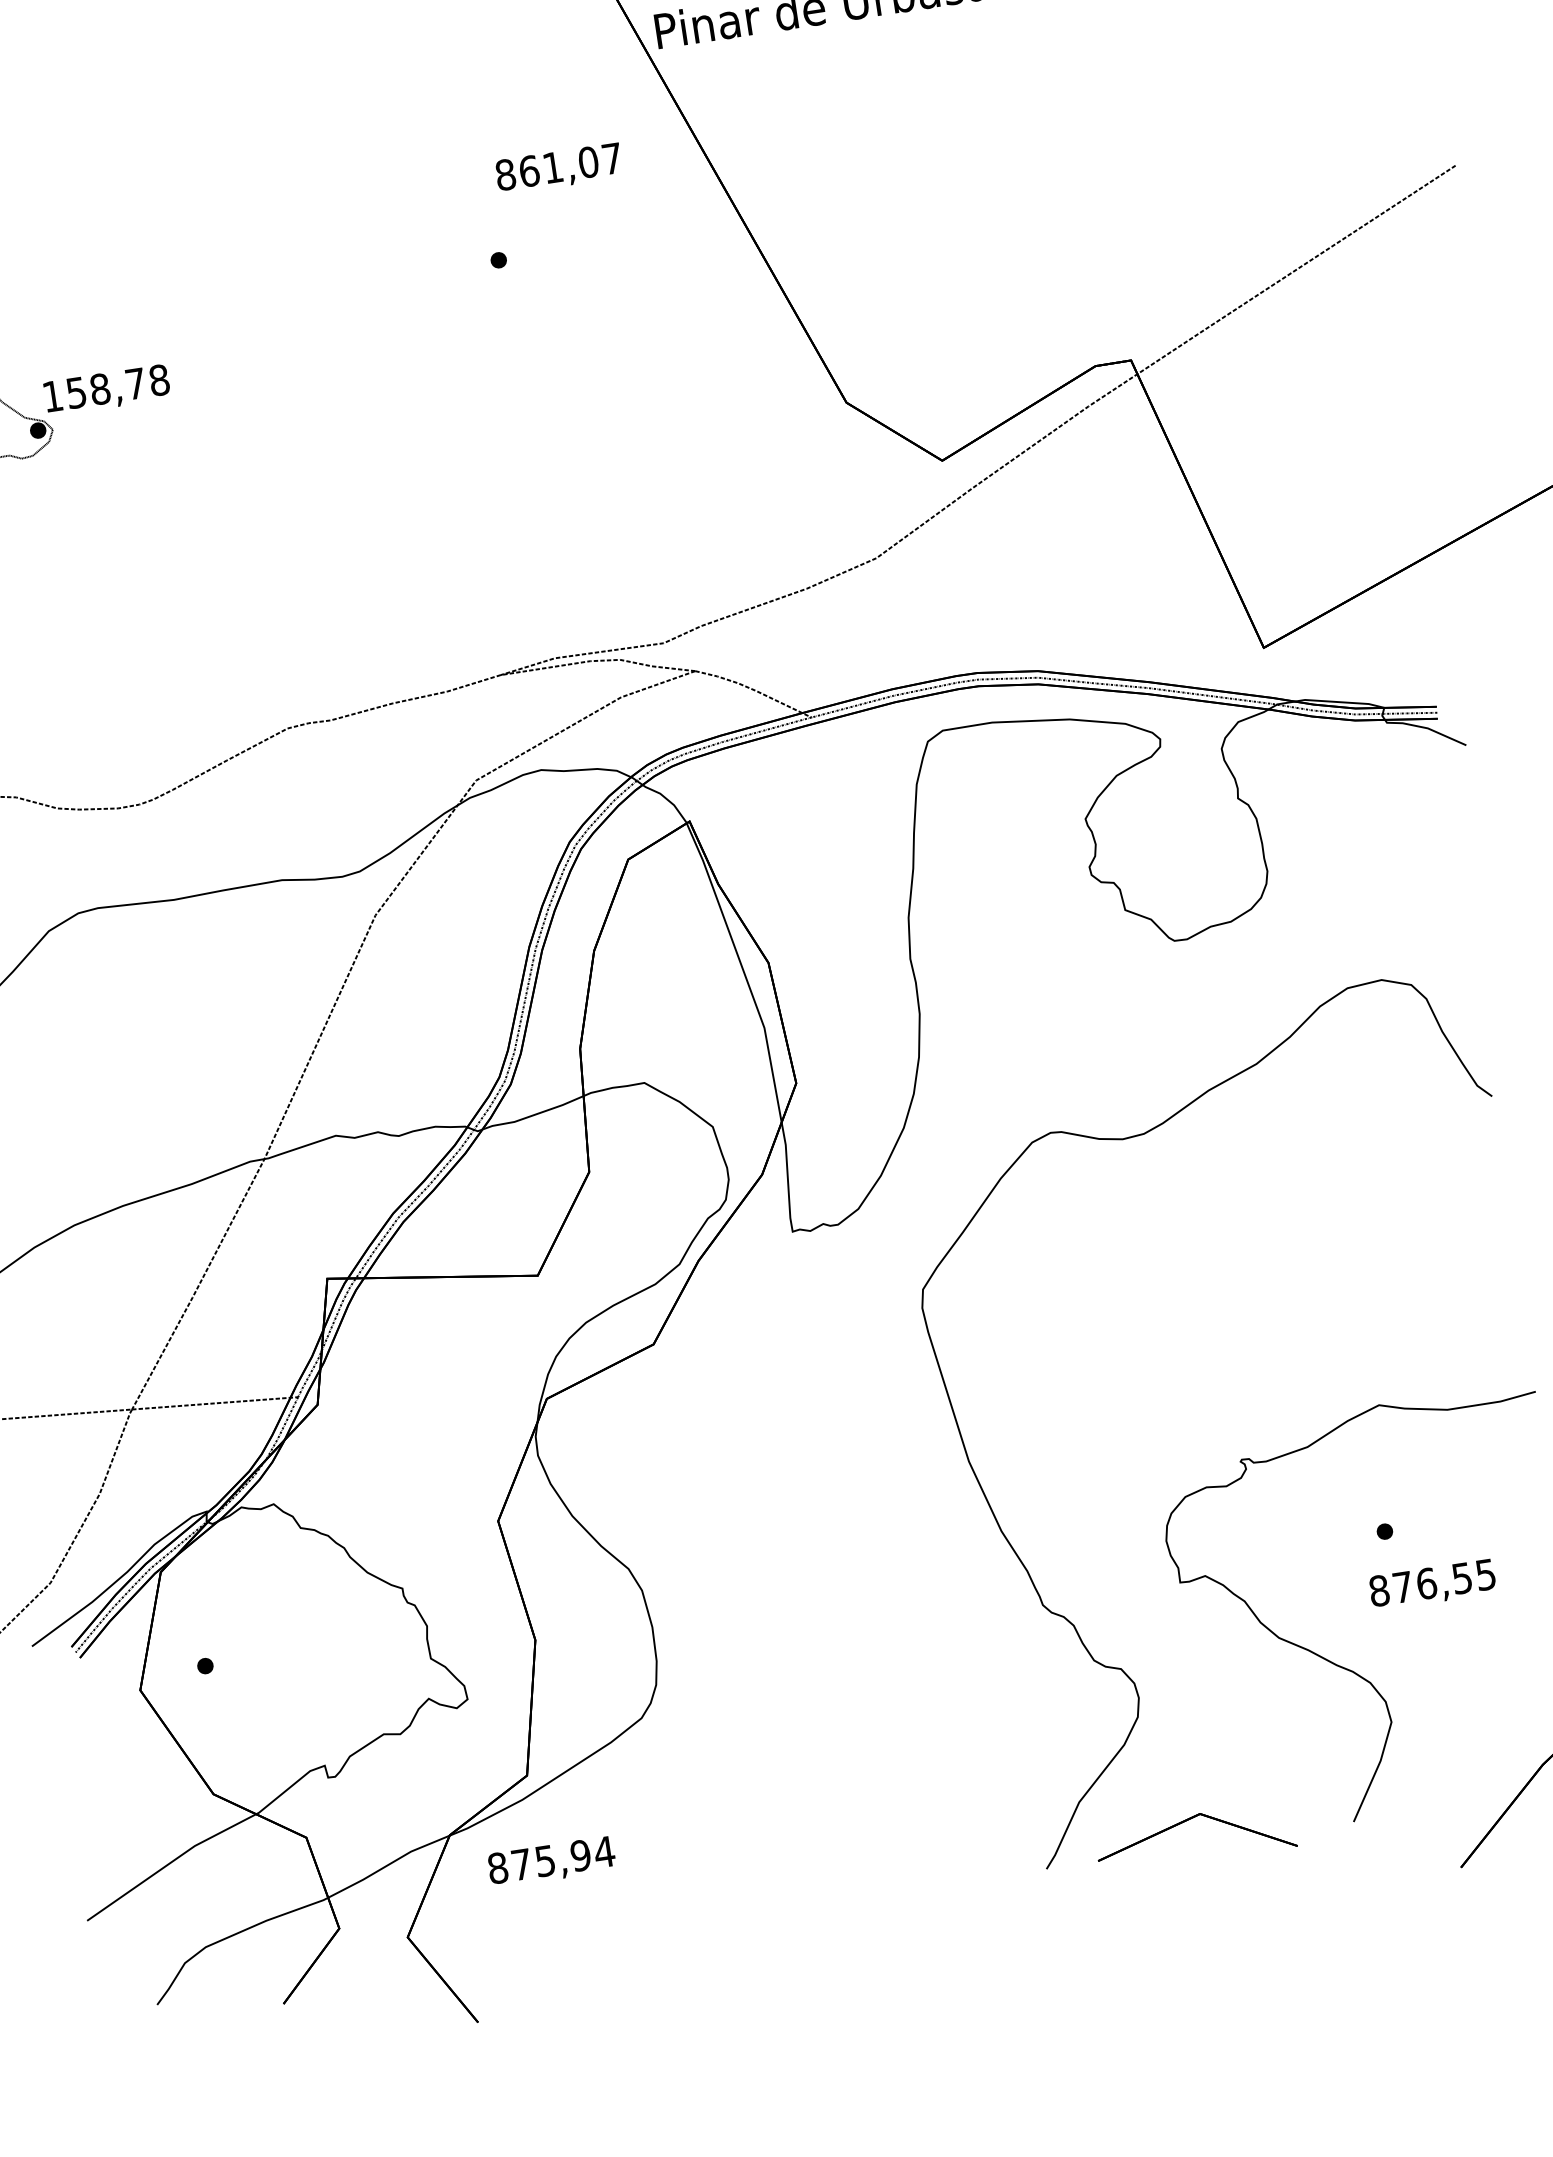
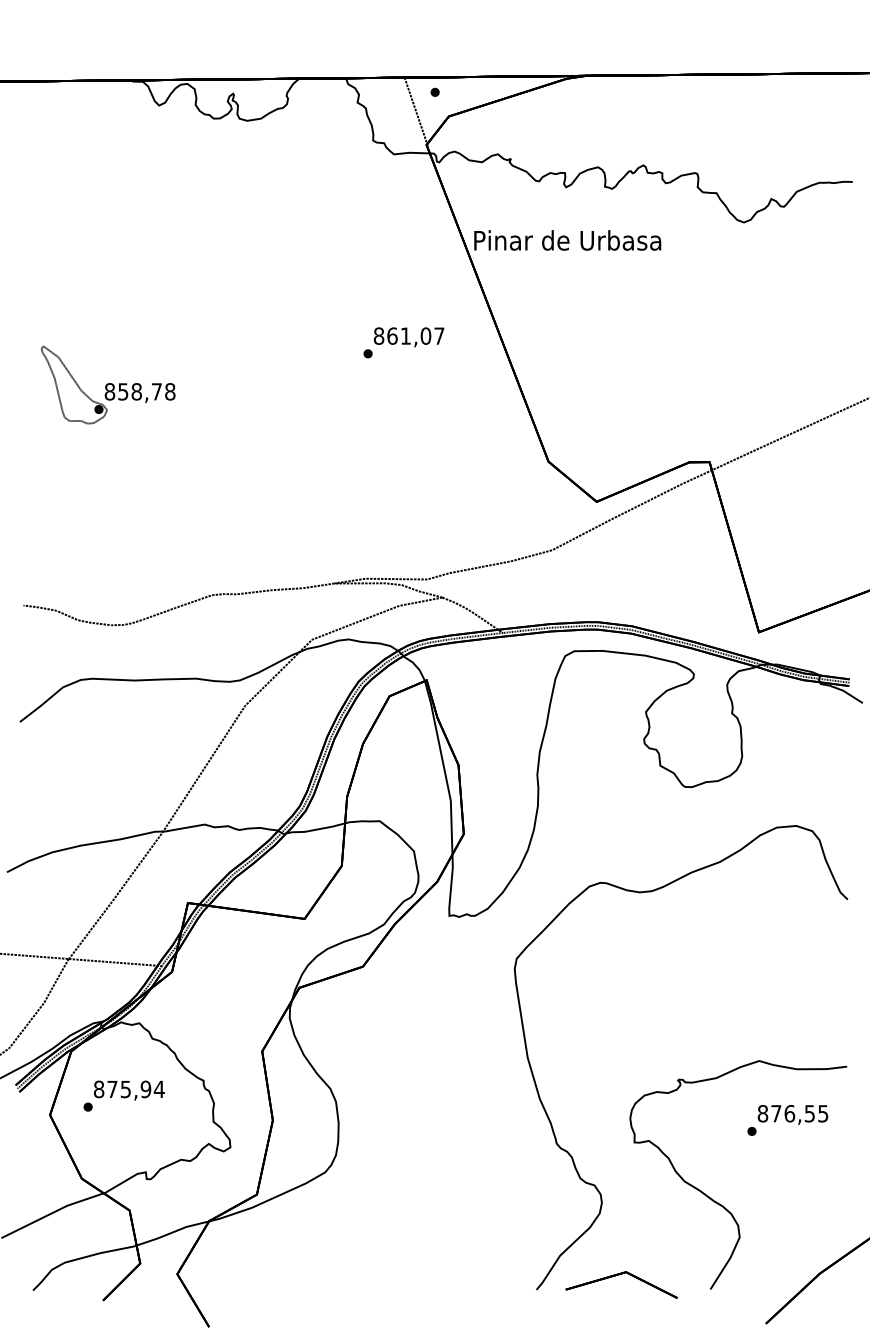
text: (558, 169) -> (408, 337), moved
text: (51, 395) -> (109, 391), 158,78 -> 858,78
text: (1431, 1584) -> (792, 1114), moved
text: (551, 1861) -> (129, 1090), moved

